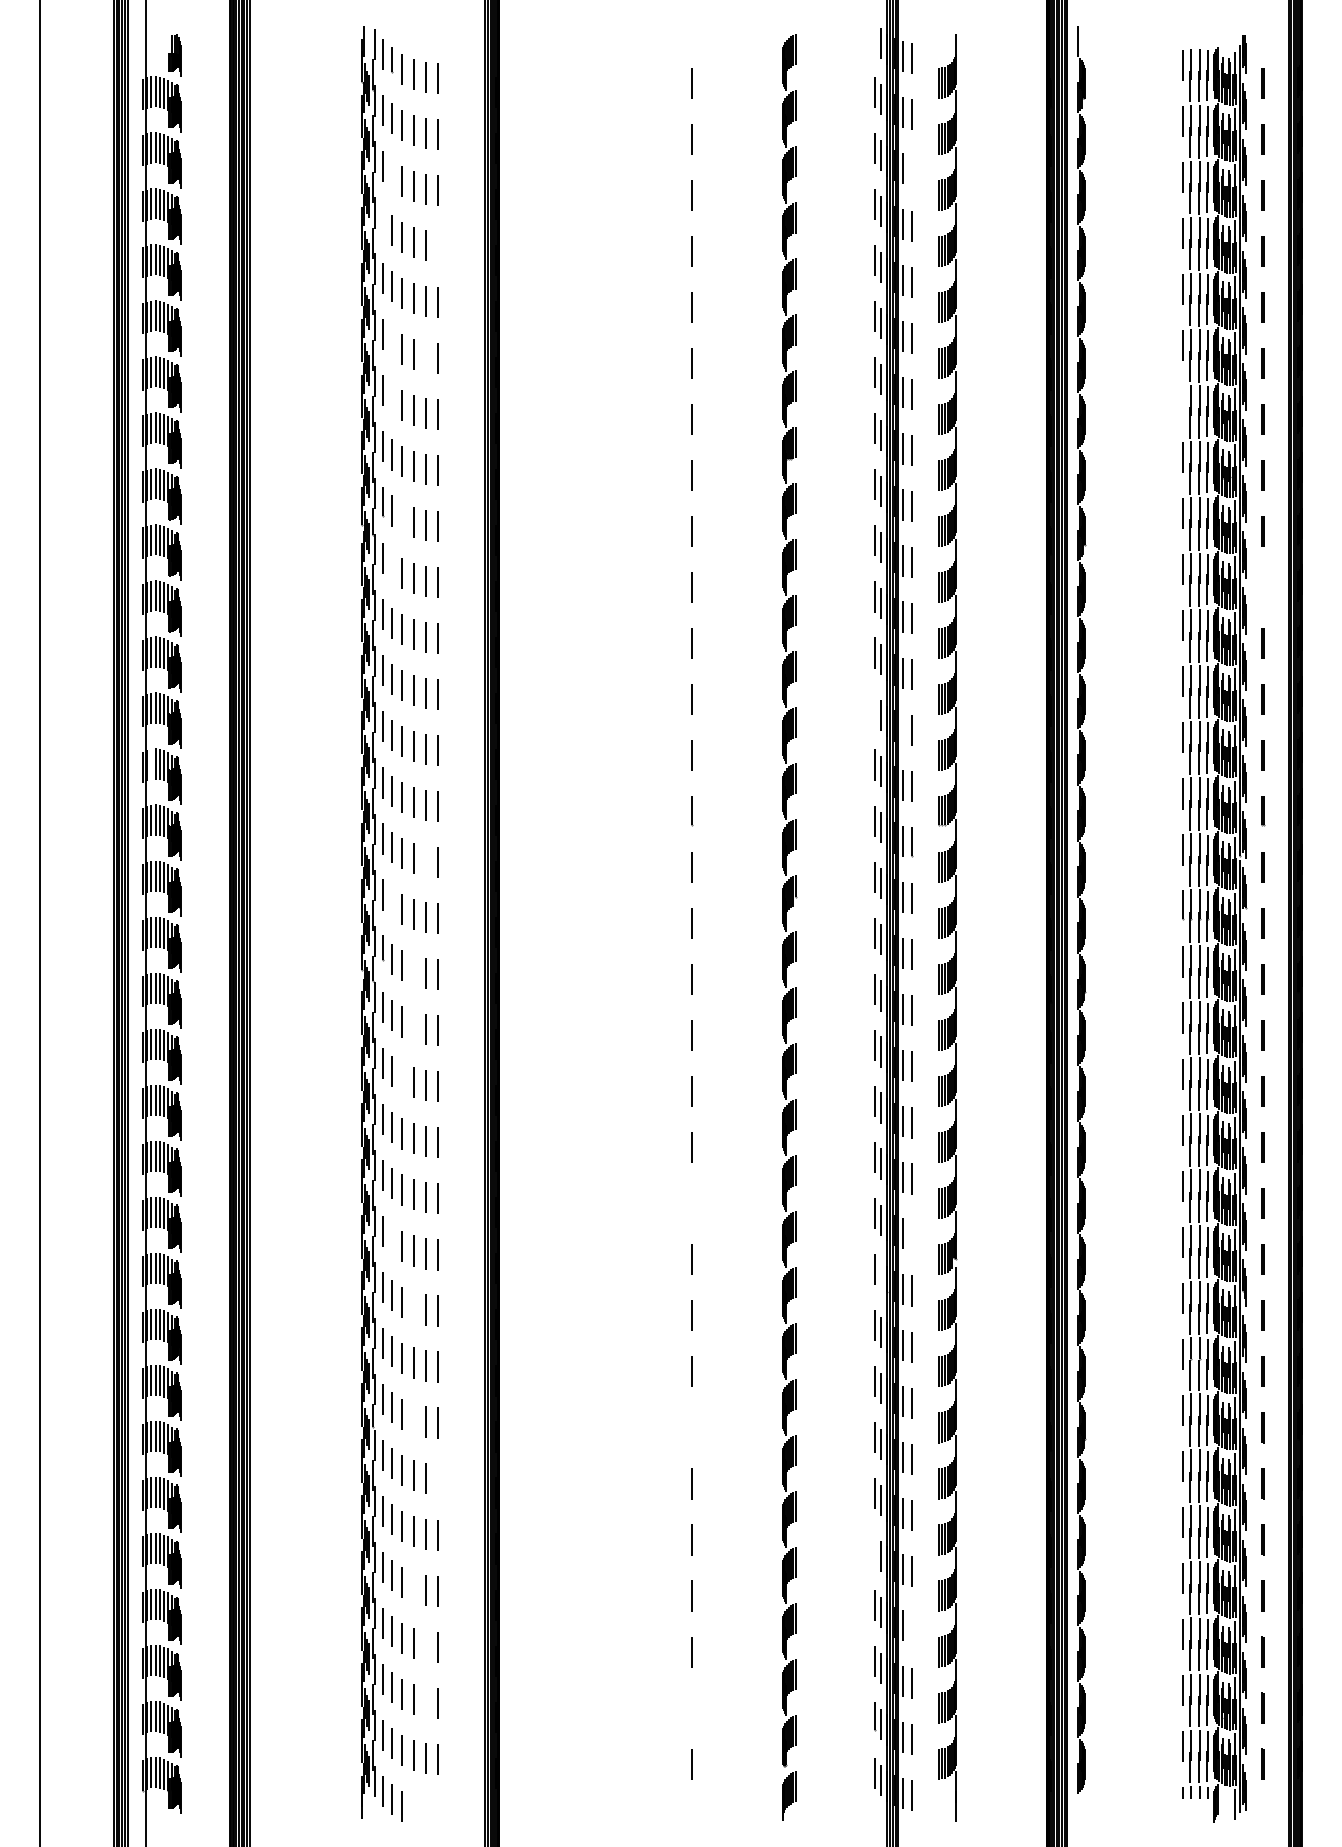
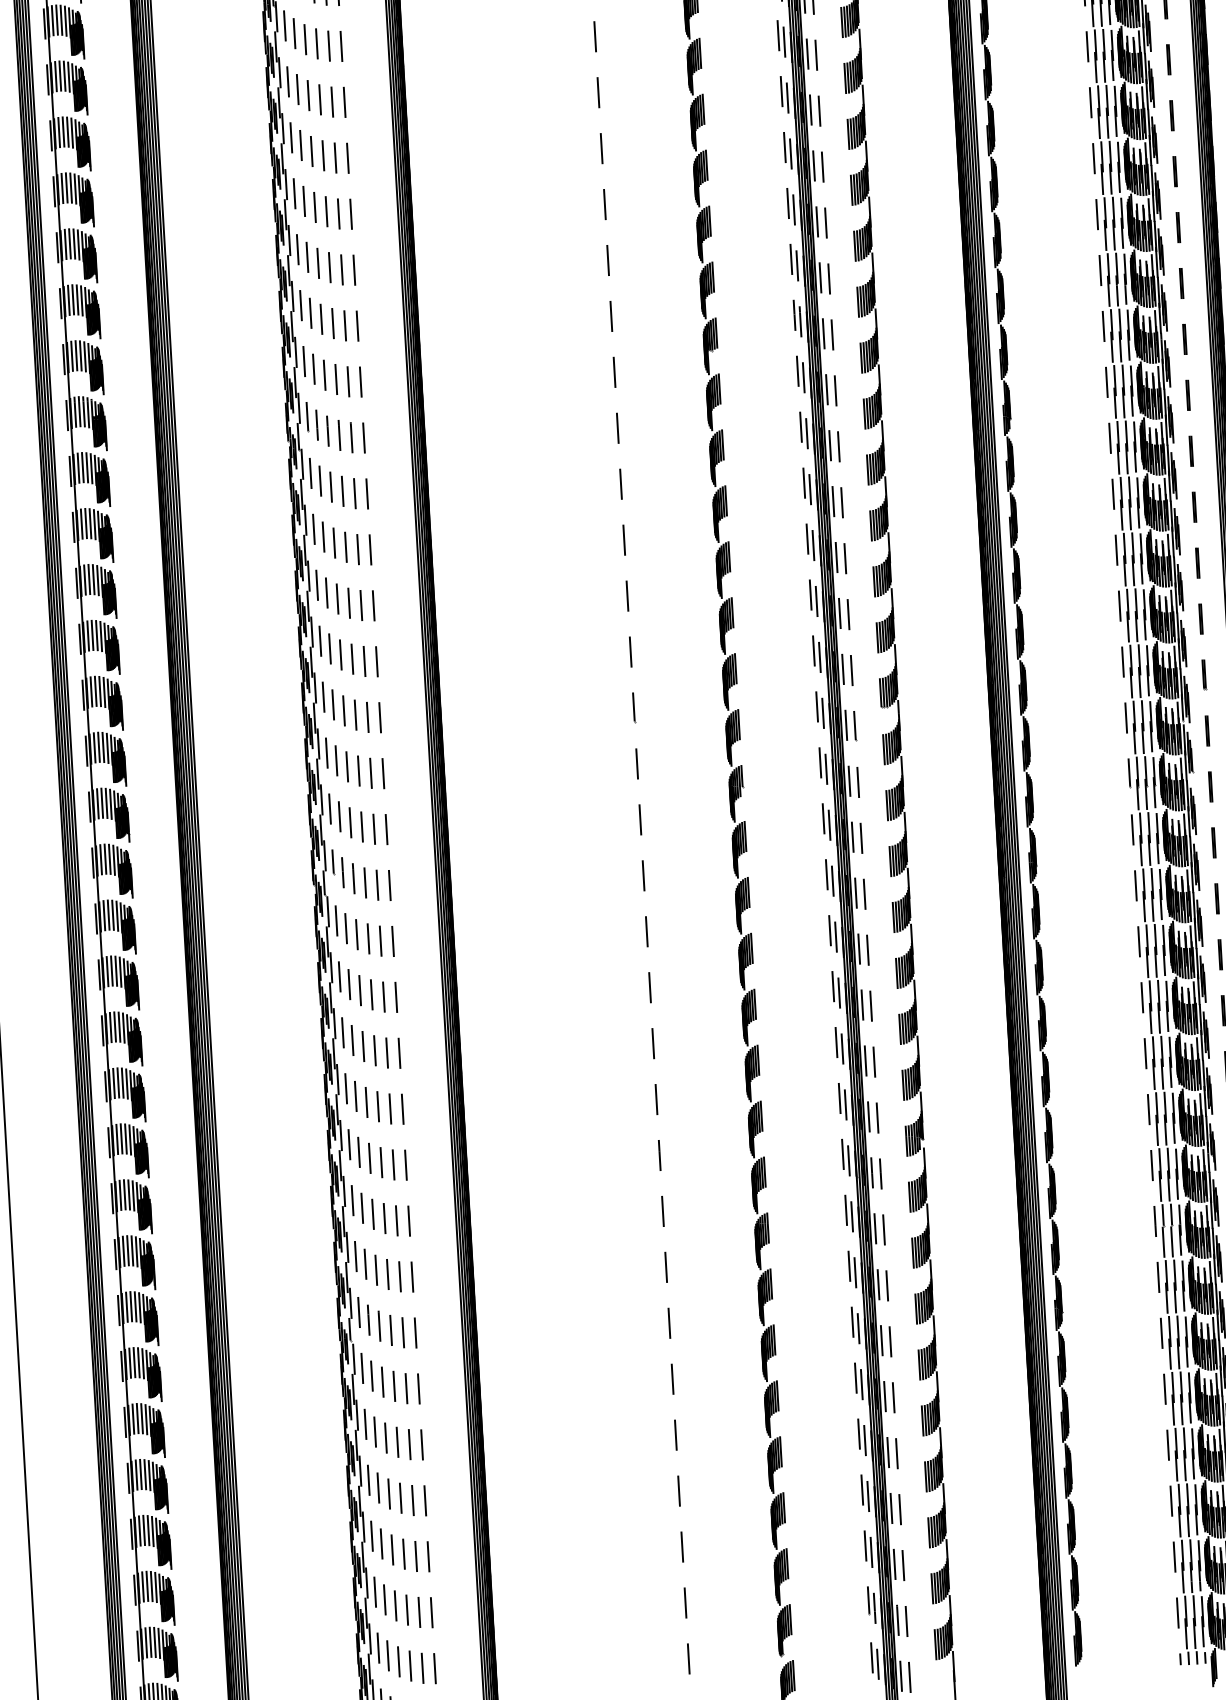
line: (911, 170) -> (816, 55), added
line: (392, 174) -> (298, 89), added
line: (382, 222) -> (291, 137), added
line: (438, 245) -> (348, 157), added
line: (392, 342) -> (307, 256), added
line: (425, 357) -> (341, 269), added
line: (391, 398) -> (310, 312), added
line: (1182, 401) -> (1099, 270), added
line: (401, 517) -> (326, 431), added
line: (392, 566) -> (320, 480), added
line: (1262, 587) -> (1190, 451), added
line: (874, 708) -> (810, 594), added
line: (903, 728) -> (840, 612), added
line: (151, 763) -> (91, 691), added
line: (425, 861) -> (370, 773), added
line: (391, 903) -> (339, 817), added
line: (413, 970) -> (365, 882), added
line: (413, 1026) -> (368, 938), added
line: (401, 1077) -> (359, 990), added
line: (691, 1203) -> (655, 1099), added
line: (911, 1234) -> (877, 1117), added
line: (392, 1239) -> (359, 1152), added
line: (880, 1275) -> (848, 1160), added
line: (413, 1306) -> (384, 1218), added
line: (413, 1418) -> (390, 1329), added
line: (691, 1427) -> (668, 1322), added
line: (438, 1478) -> (419, 1388), added
line: (874, 1549) -> (858, 1434), added
line: (413, 1587) -> (400, 1498), added
line: (911, 1627) -> (900, 1509), added
line: (425, 1646) -> (415, 1556), added
line: (425, 1702) -> (419, 1612), added
line: (692, 1707) -> (685, 1602), added

